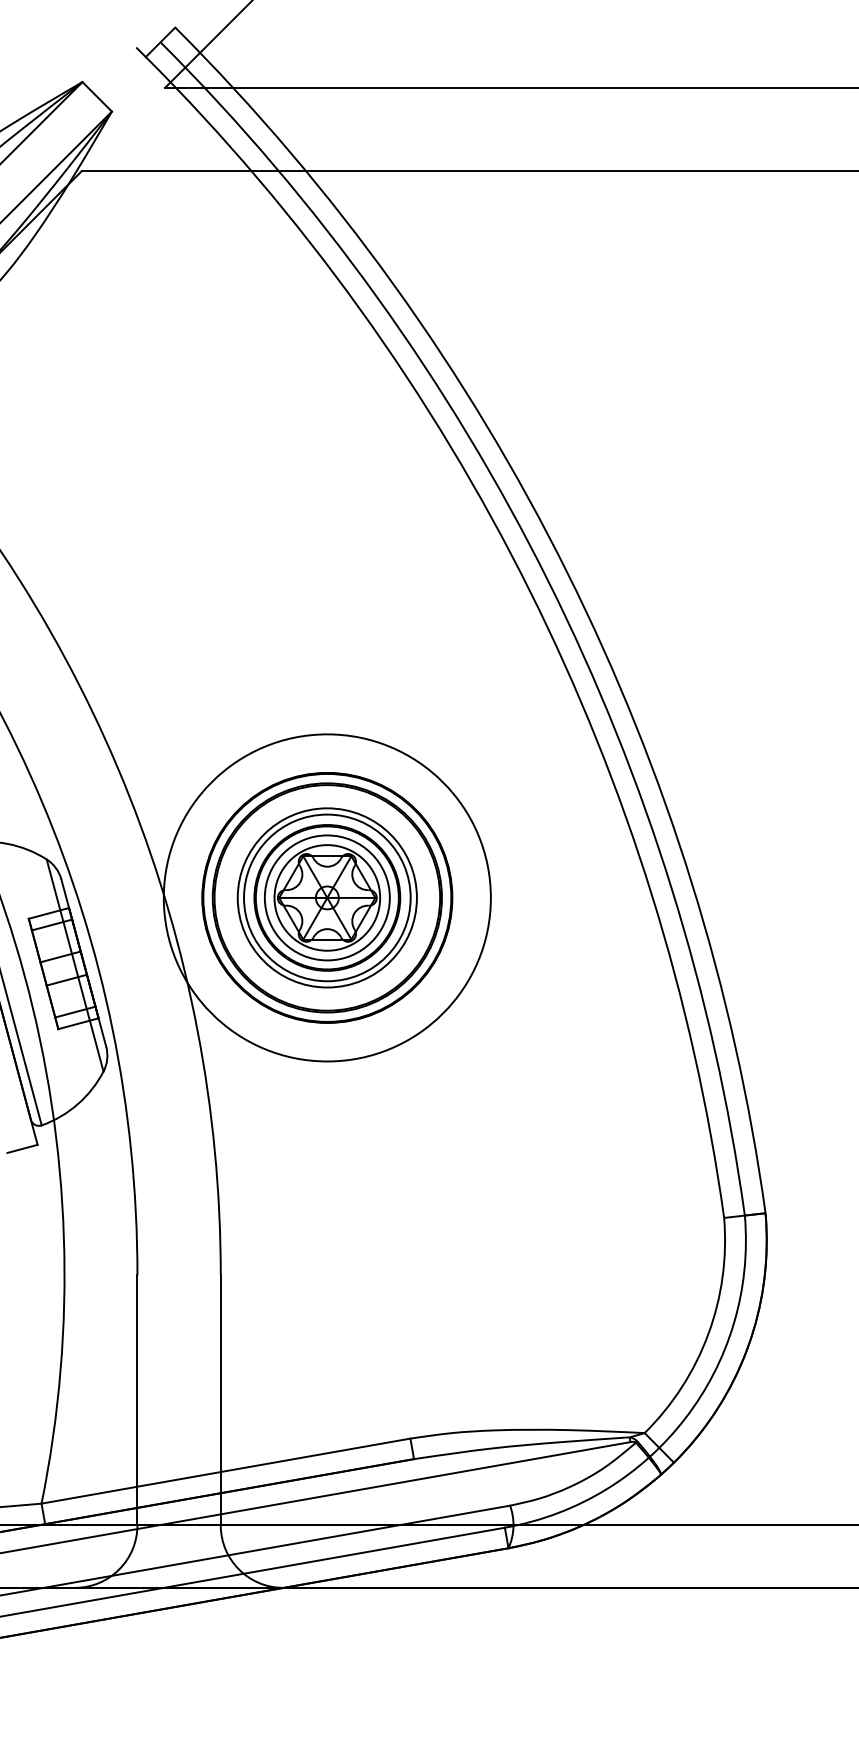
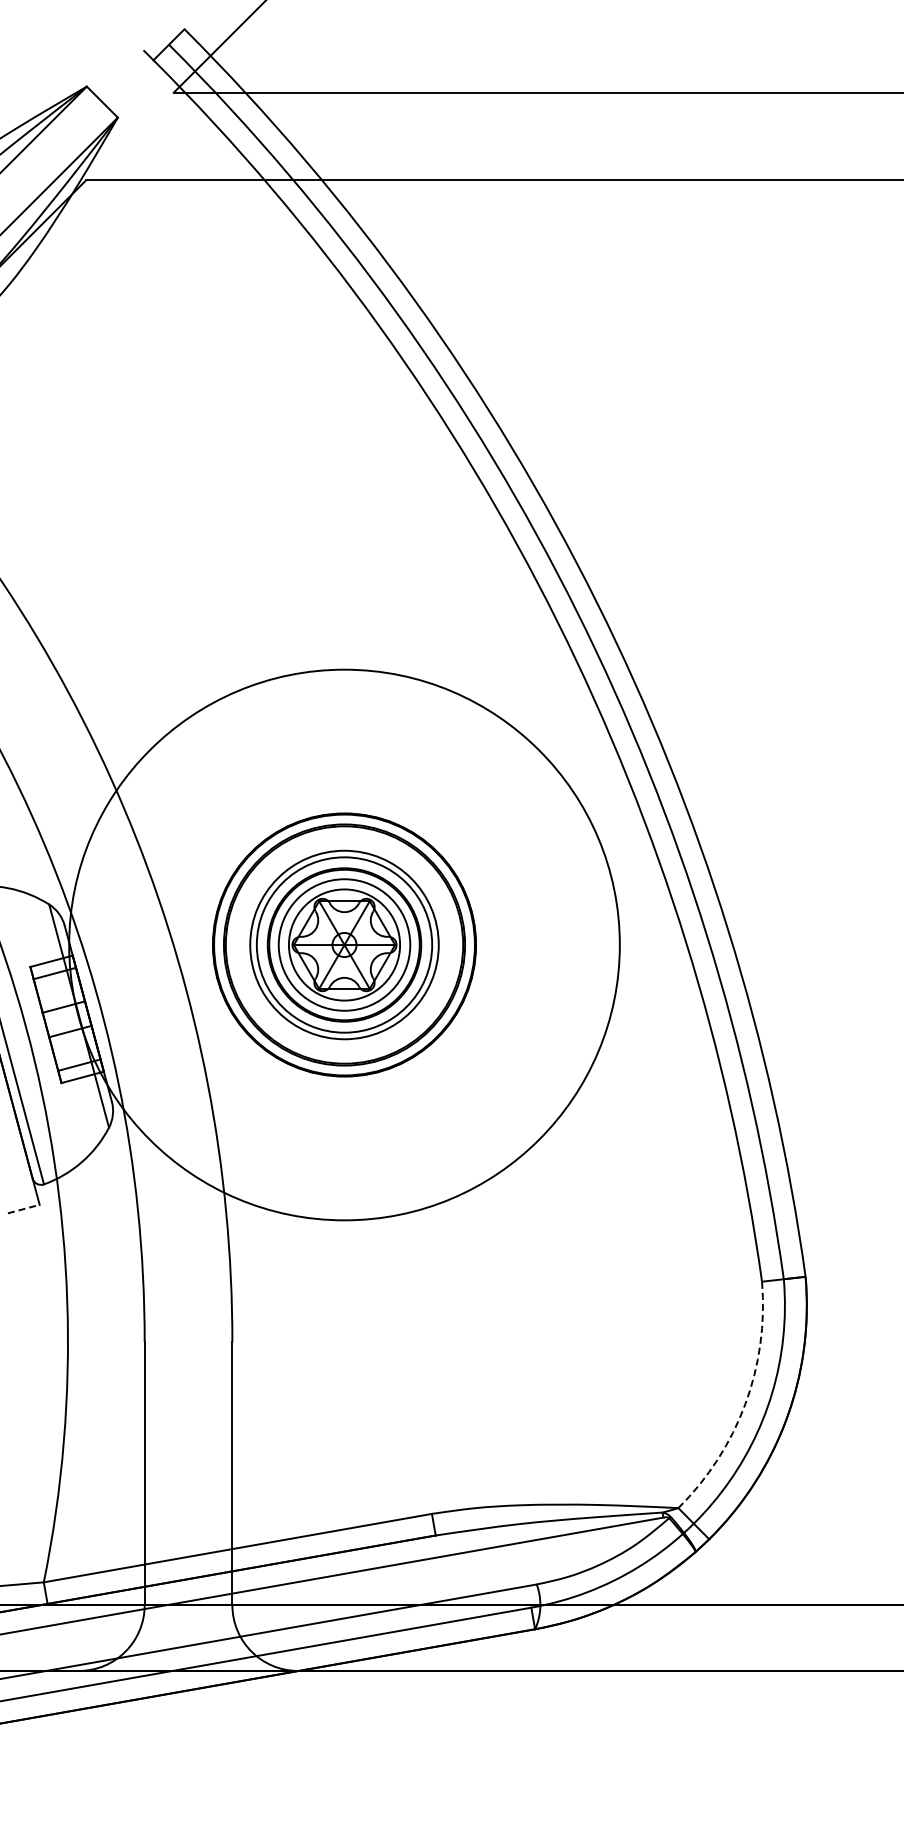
circle: (327, 897) -> (344, 944), size x1.6
line: (23, 1148) -> (24, 1208), solid -> dashed
arc: (708, 1334) -> (745, 1404), solid -> dashed

